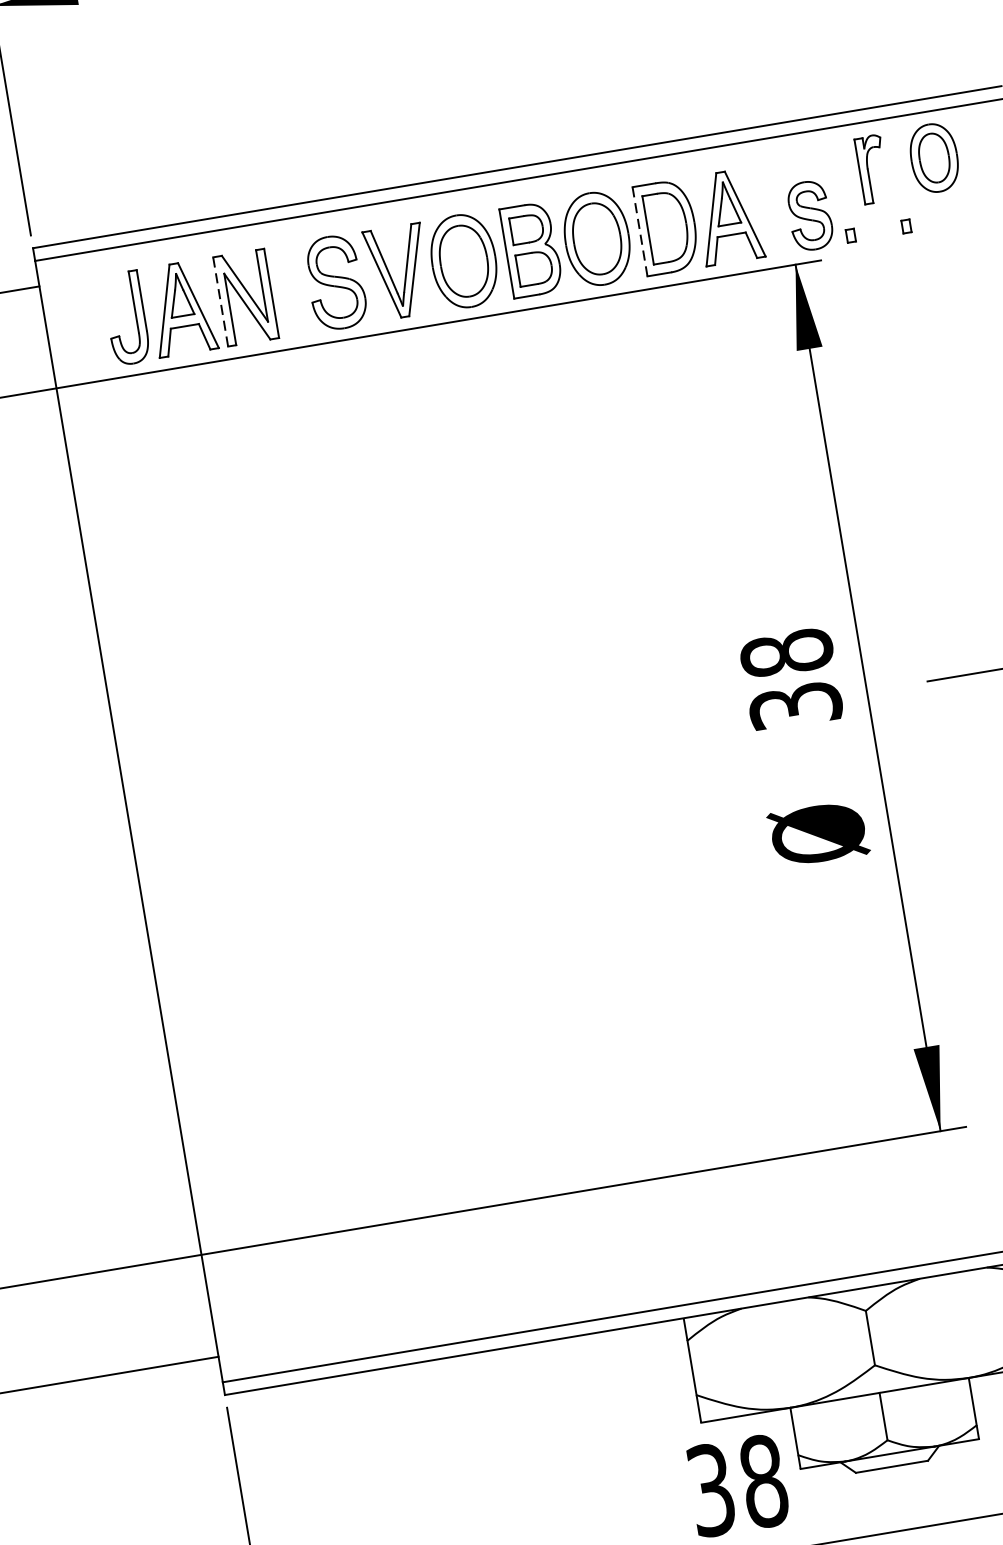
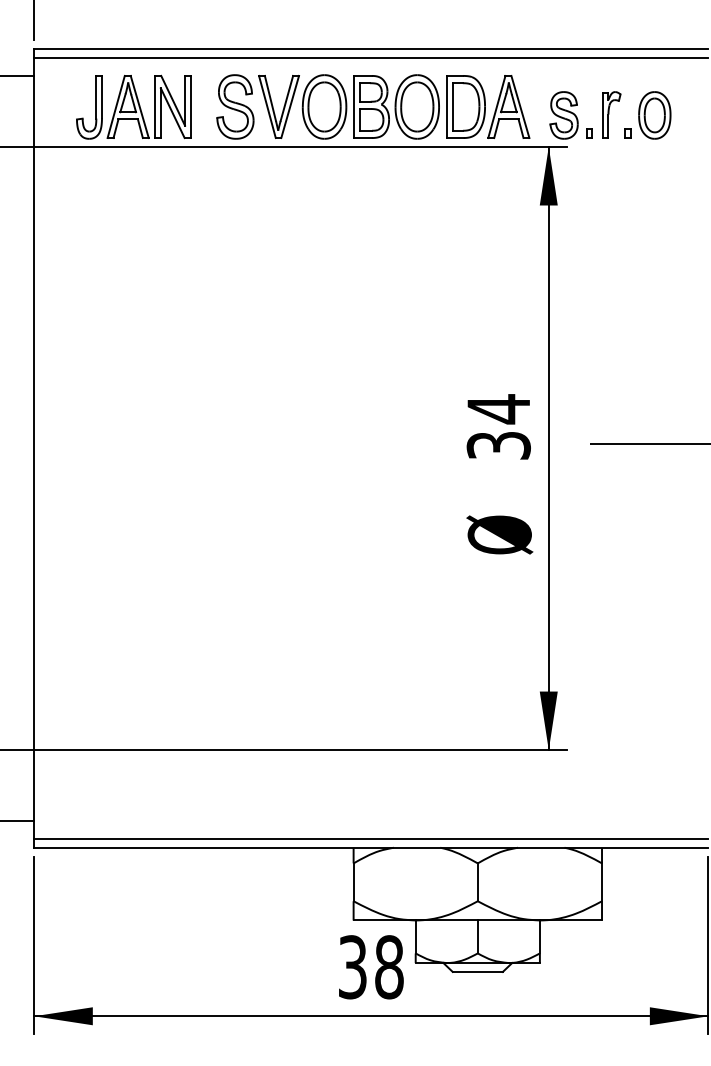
part: (933, 158) -> (654, 115), moved
part: (872, 168) -> (611, 114), moved
line: (640, 230) -> (447, 106), dashed -> solid
line: (220, 301) -> (155, 106), dashed -> solid
text: (786, 653) -> (498, 409), 38 -> 34

